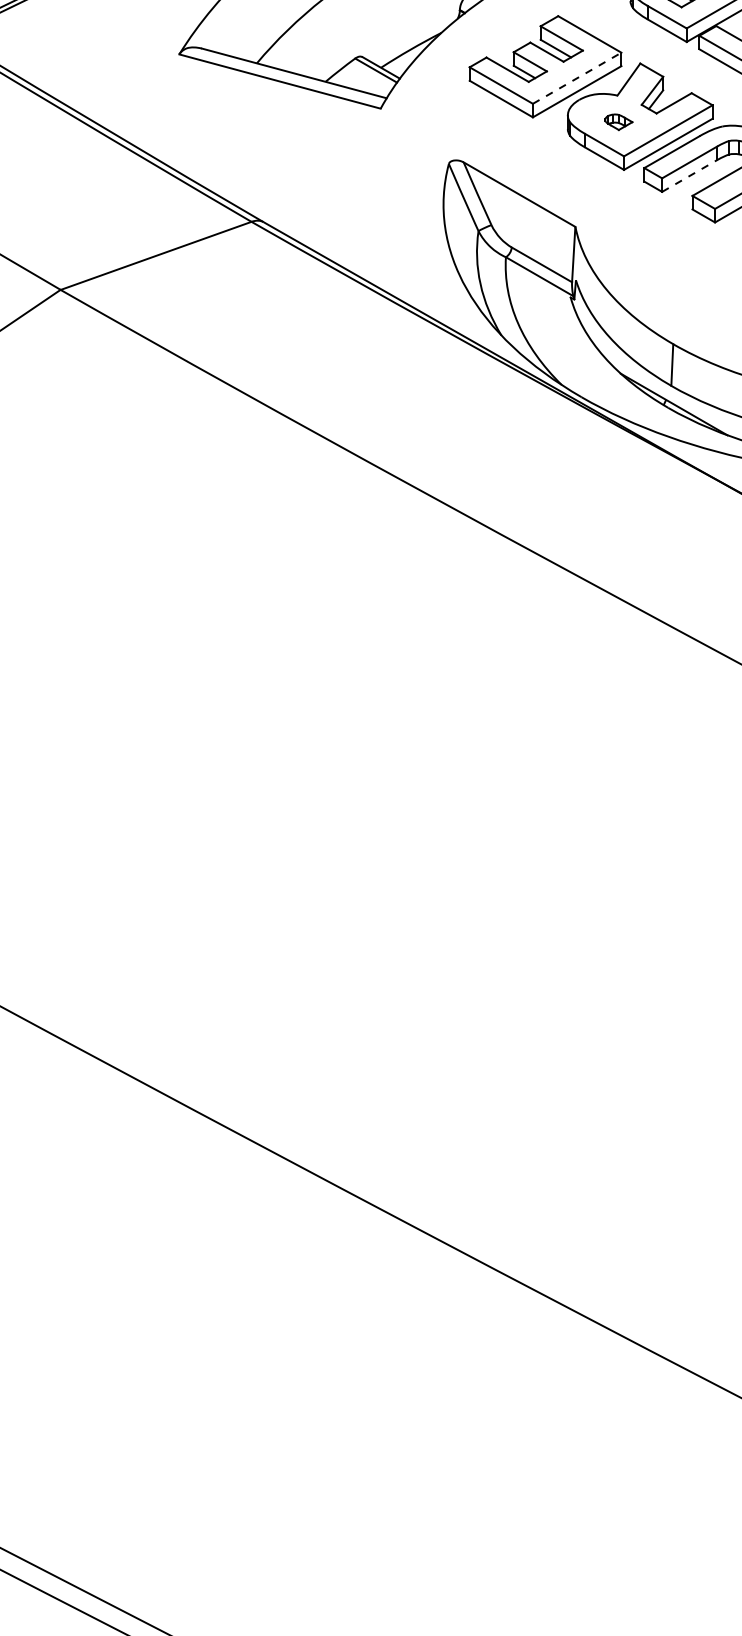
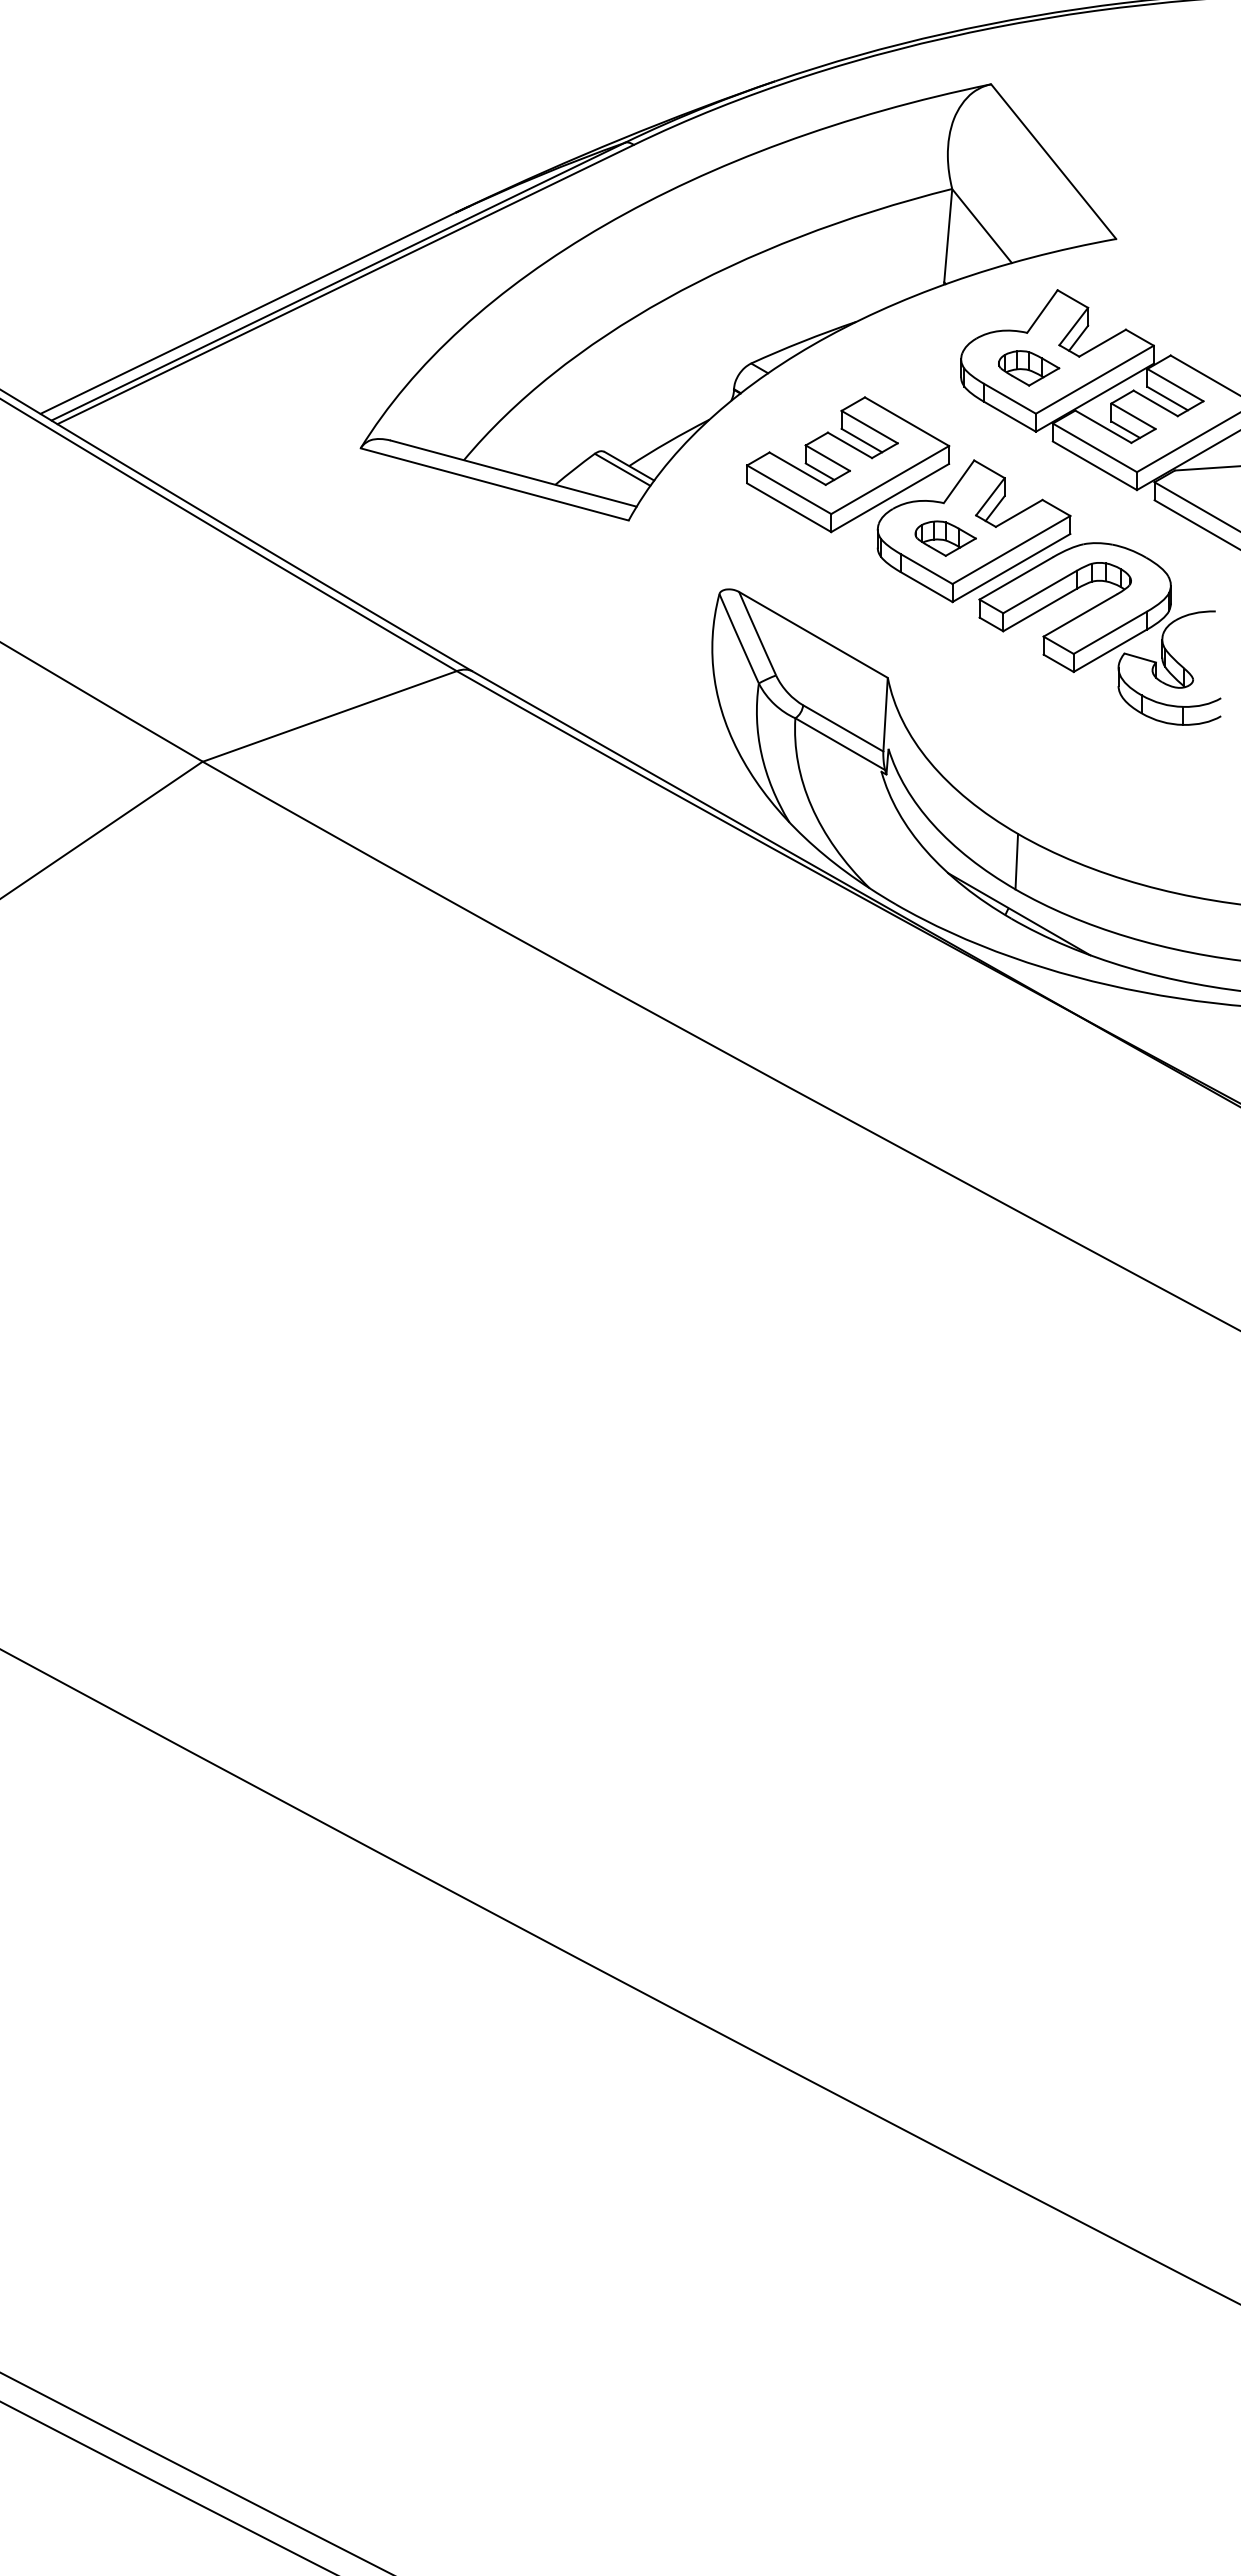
line: (577, 77) -> (890, 479), dashed -> solid
part: (618, 122) -> (945, 538), size x1.67
line: (690, 175) -> (1040, 609), dashed -> solid

